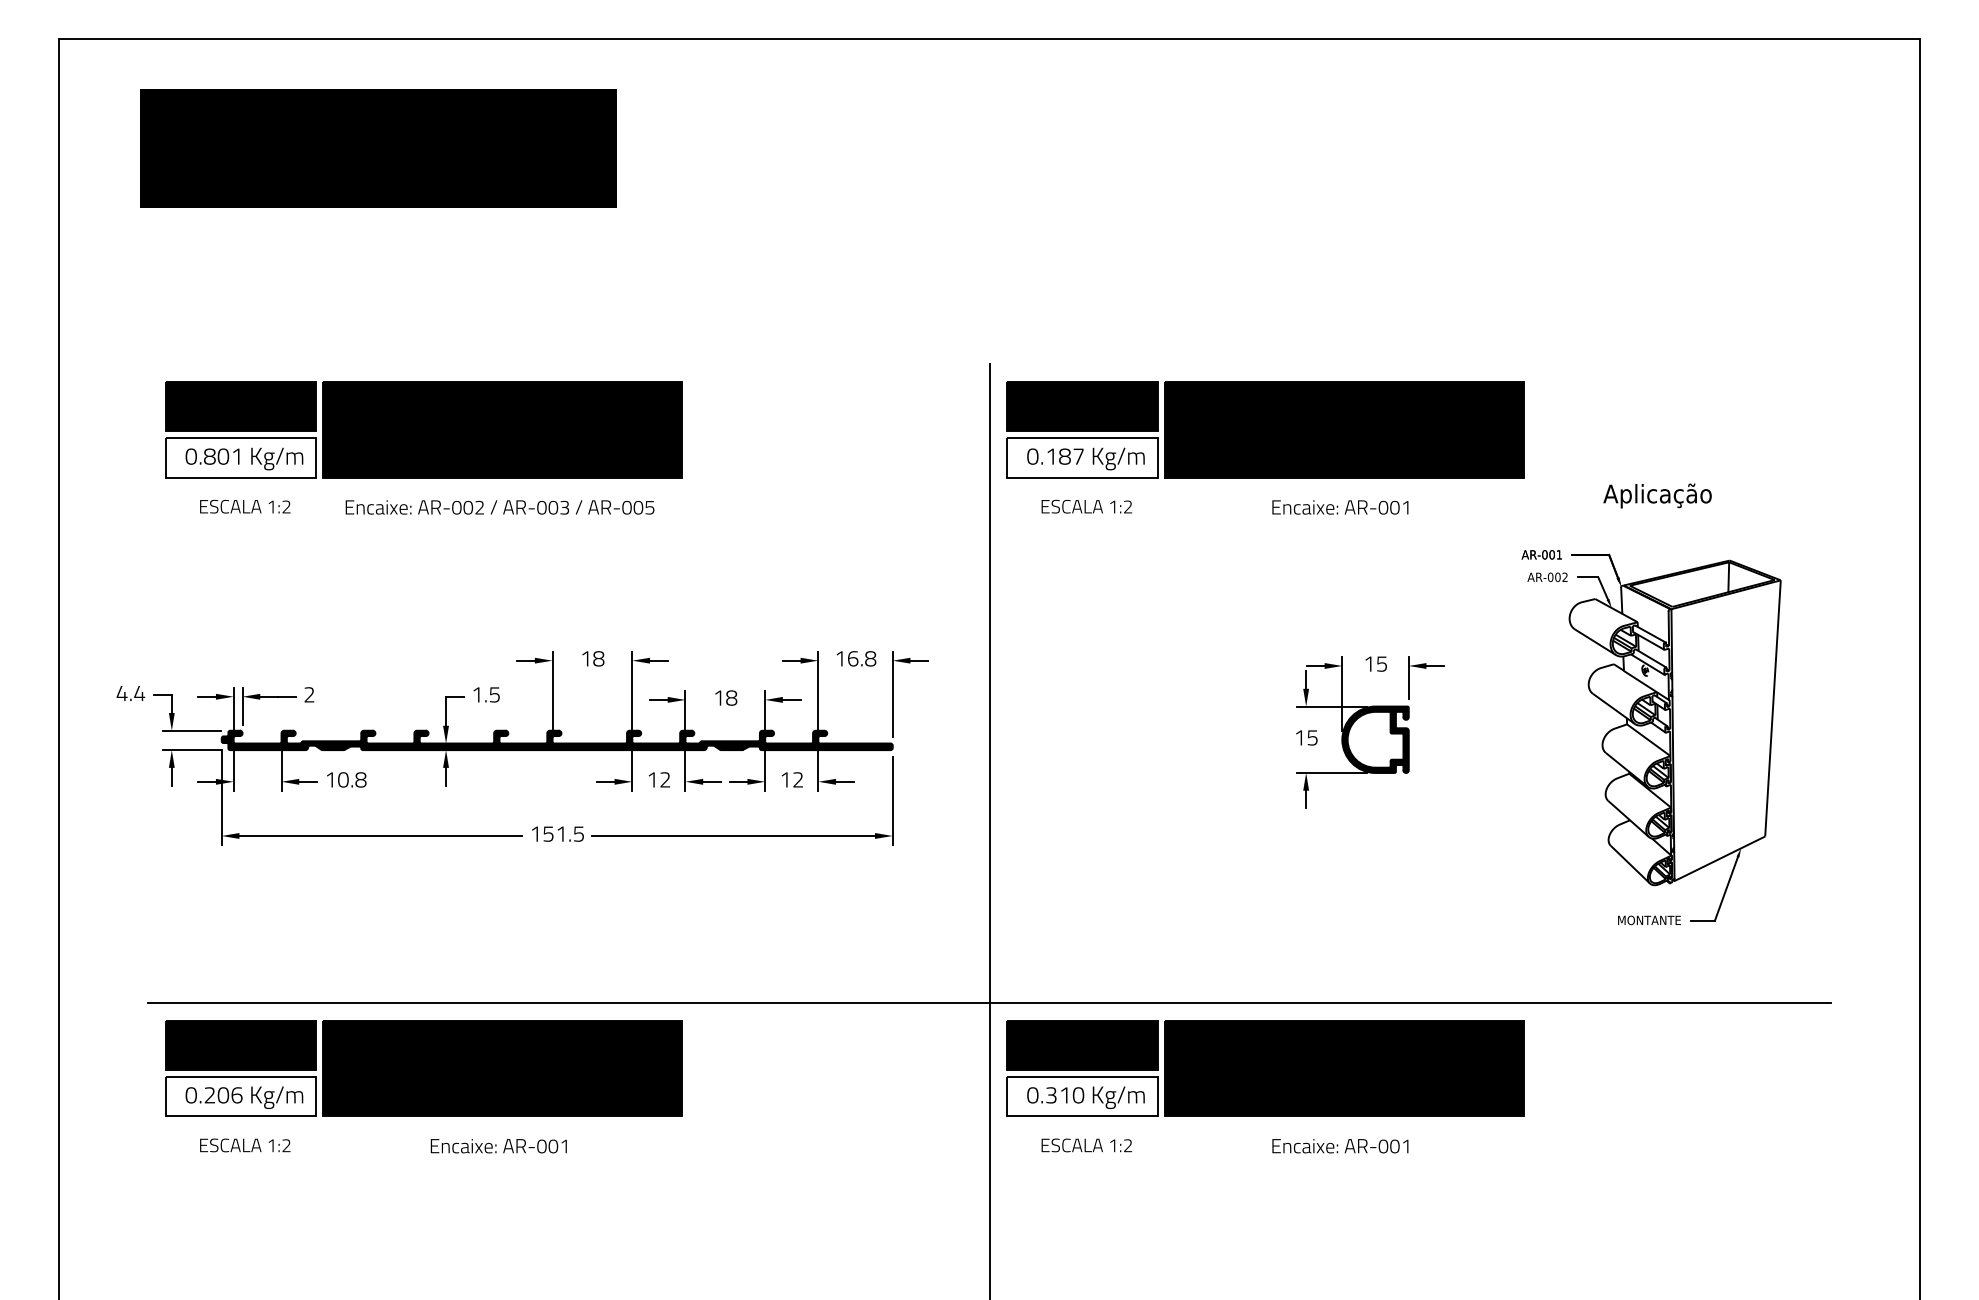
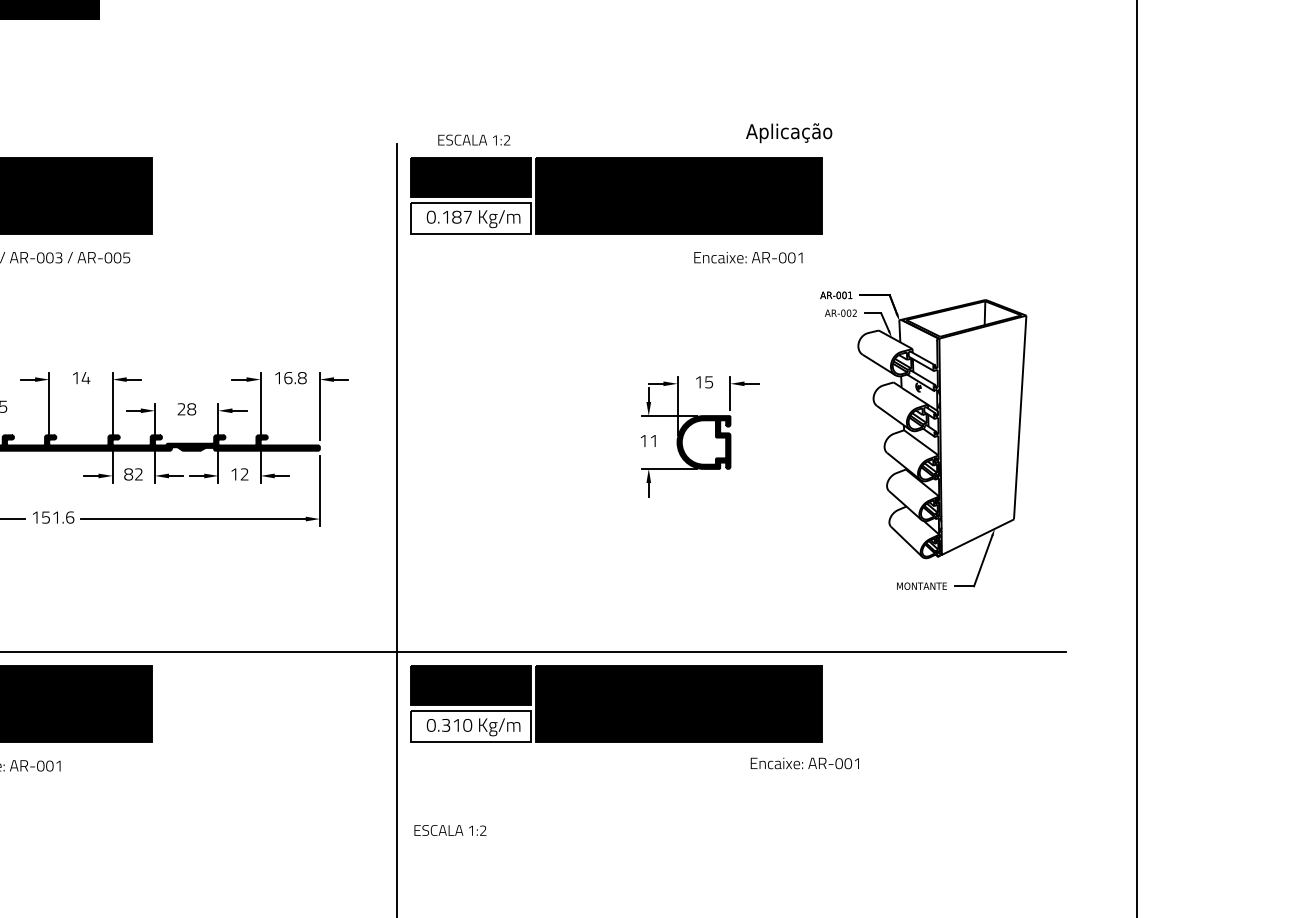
text: (1657, 495) -> (789, 132), moved
text: (1086, 506) -> (474, 139), moved
text: (1340, 507) -> (748, 257), moved
text: (598, 658) -> (85, 377), 18 -> 14
text: (718, 697) -> (181, 408), 18 -> 28
text: (1312, 737) -> (653, 440), 15 -> 11
text: (651, 779) -> (127, 474), 12 -> 82
text: (578, 833) -> (69, 517), 151.5 -> 151.6
text: (1086, 1145) -> (450, 830), moved
text: (1340, 1146) -> (804, 763), moved

